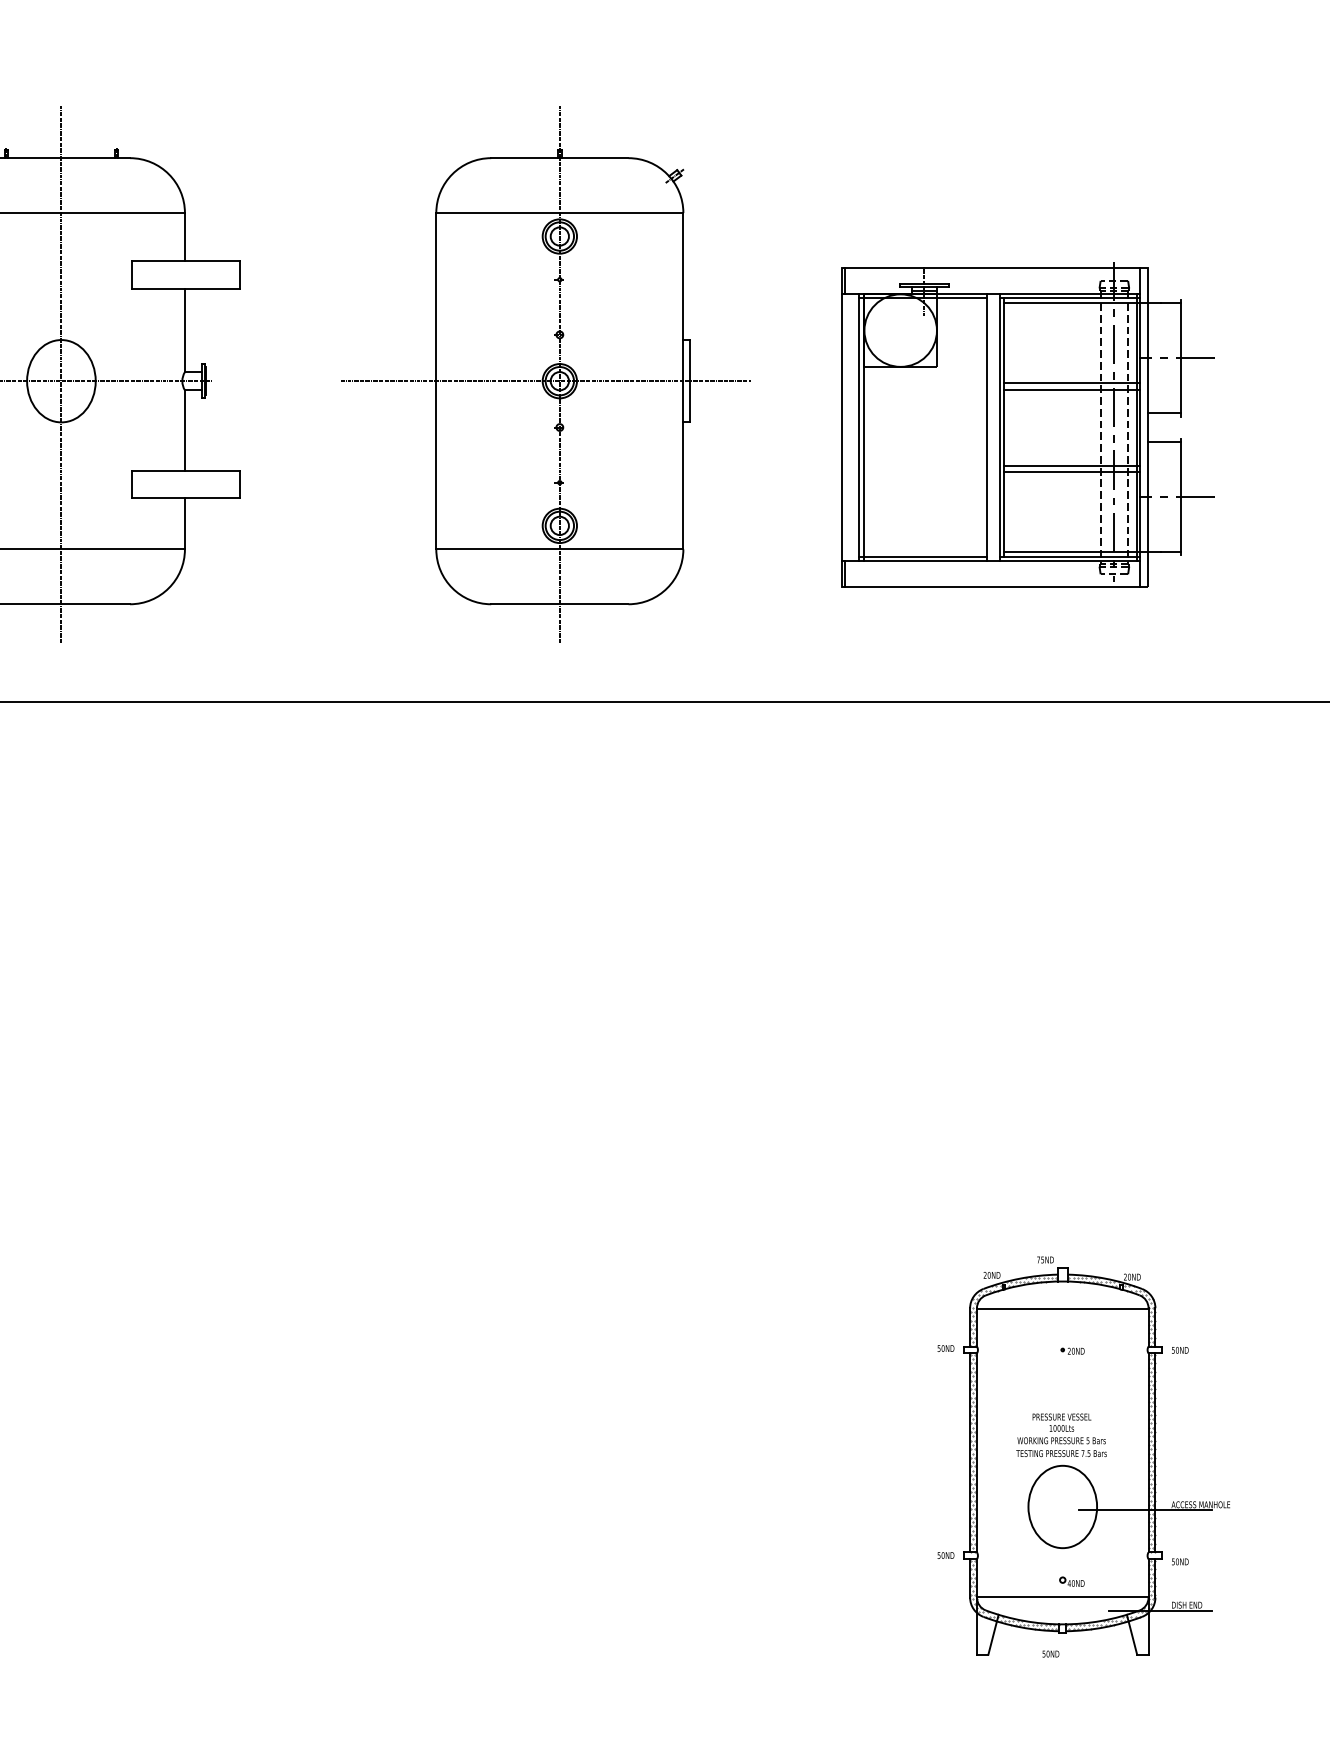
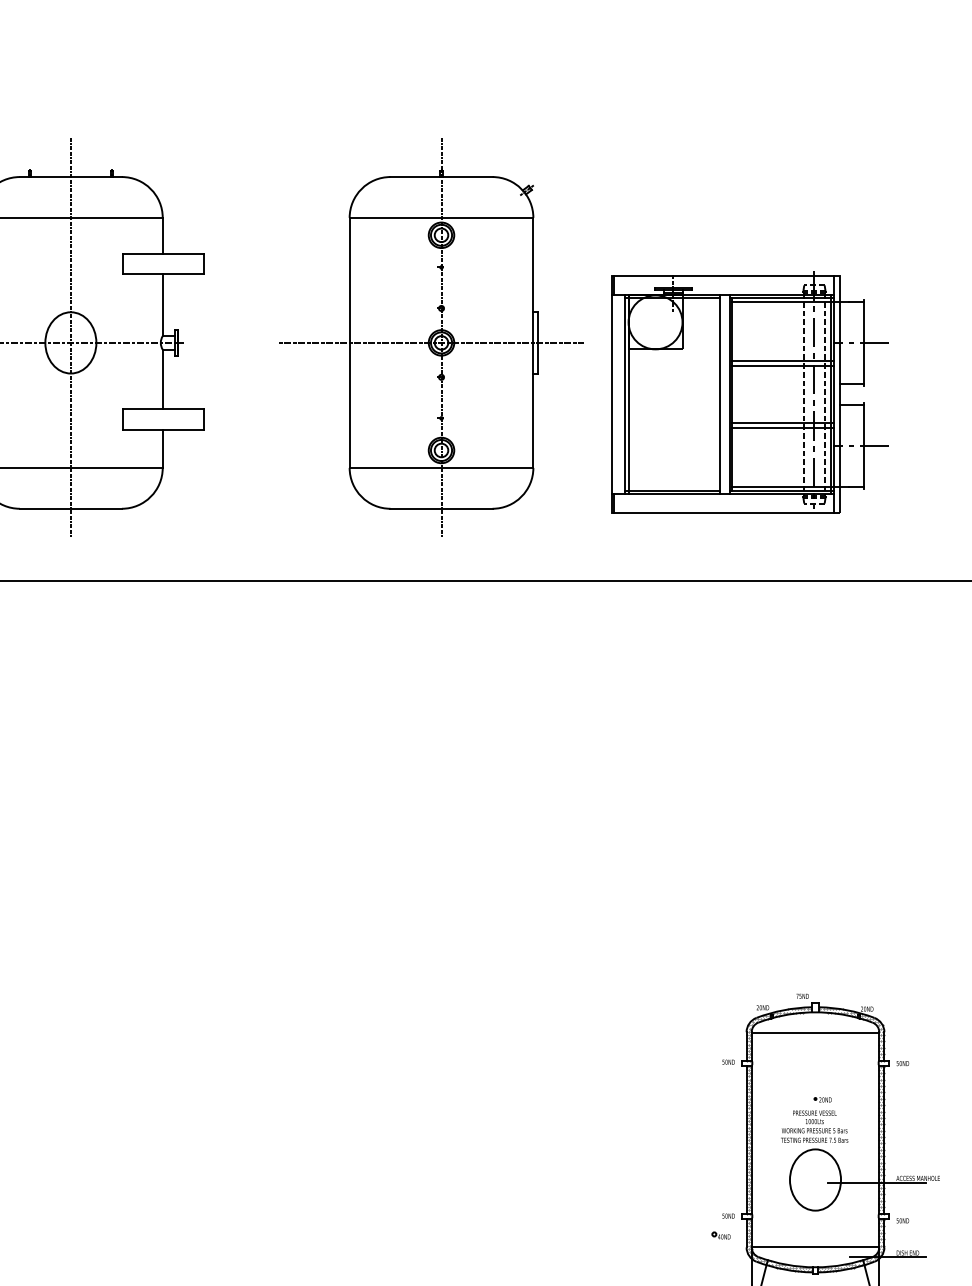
part: (1027, 424) -> (749, 392), moved
part: (1072, 1350) -> (822, 1099), moved
part: (1071, 1581) -> (720, 1235), moved

